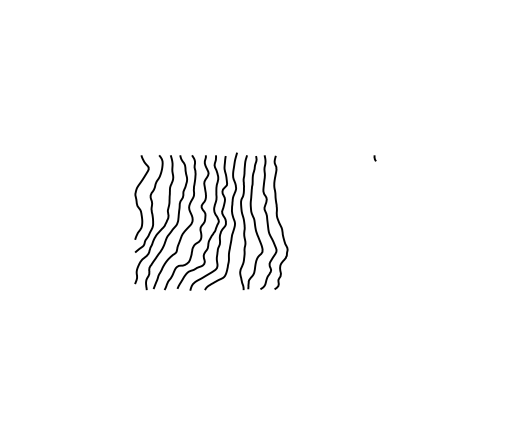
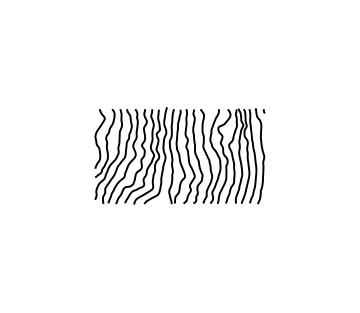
part: (329, 222) -> (232, 156), added

